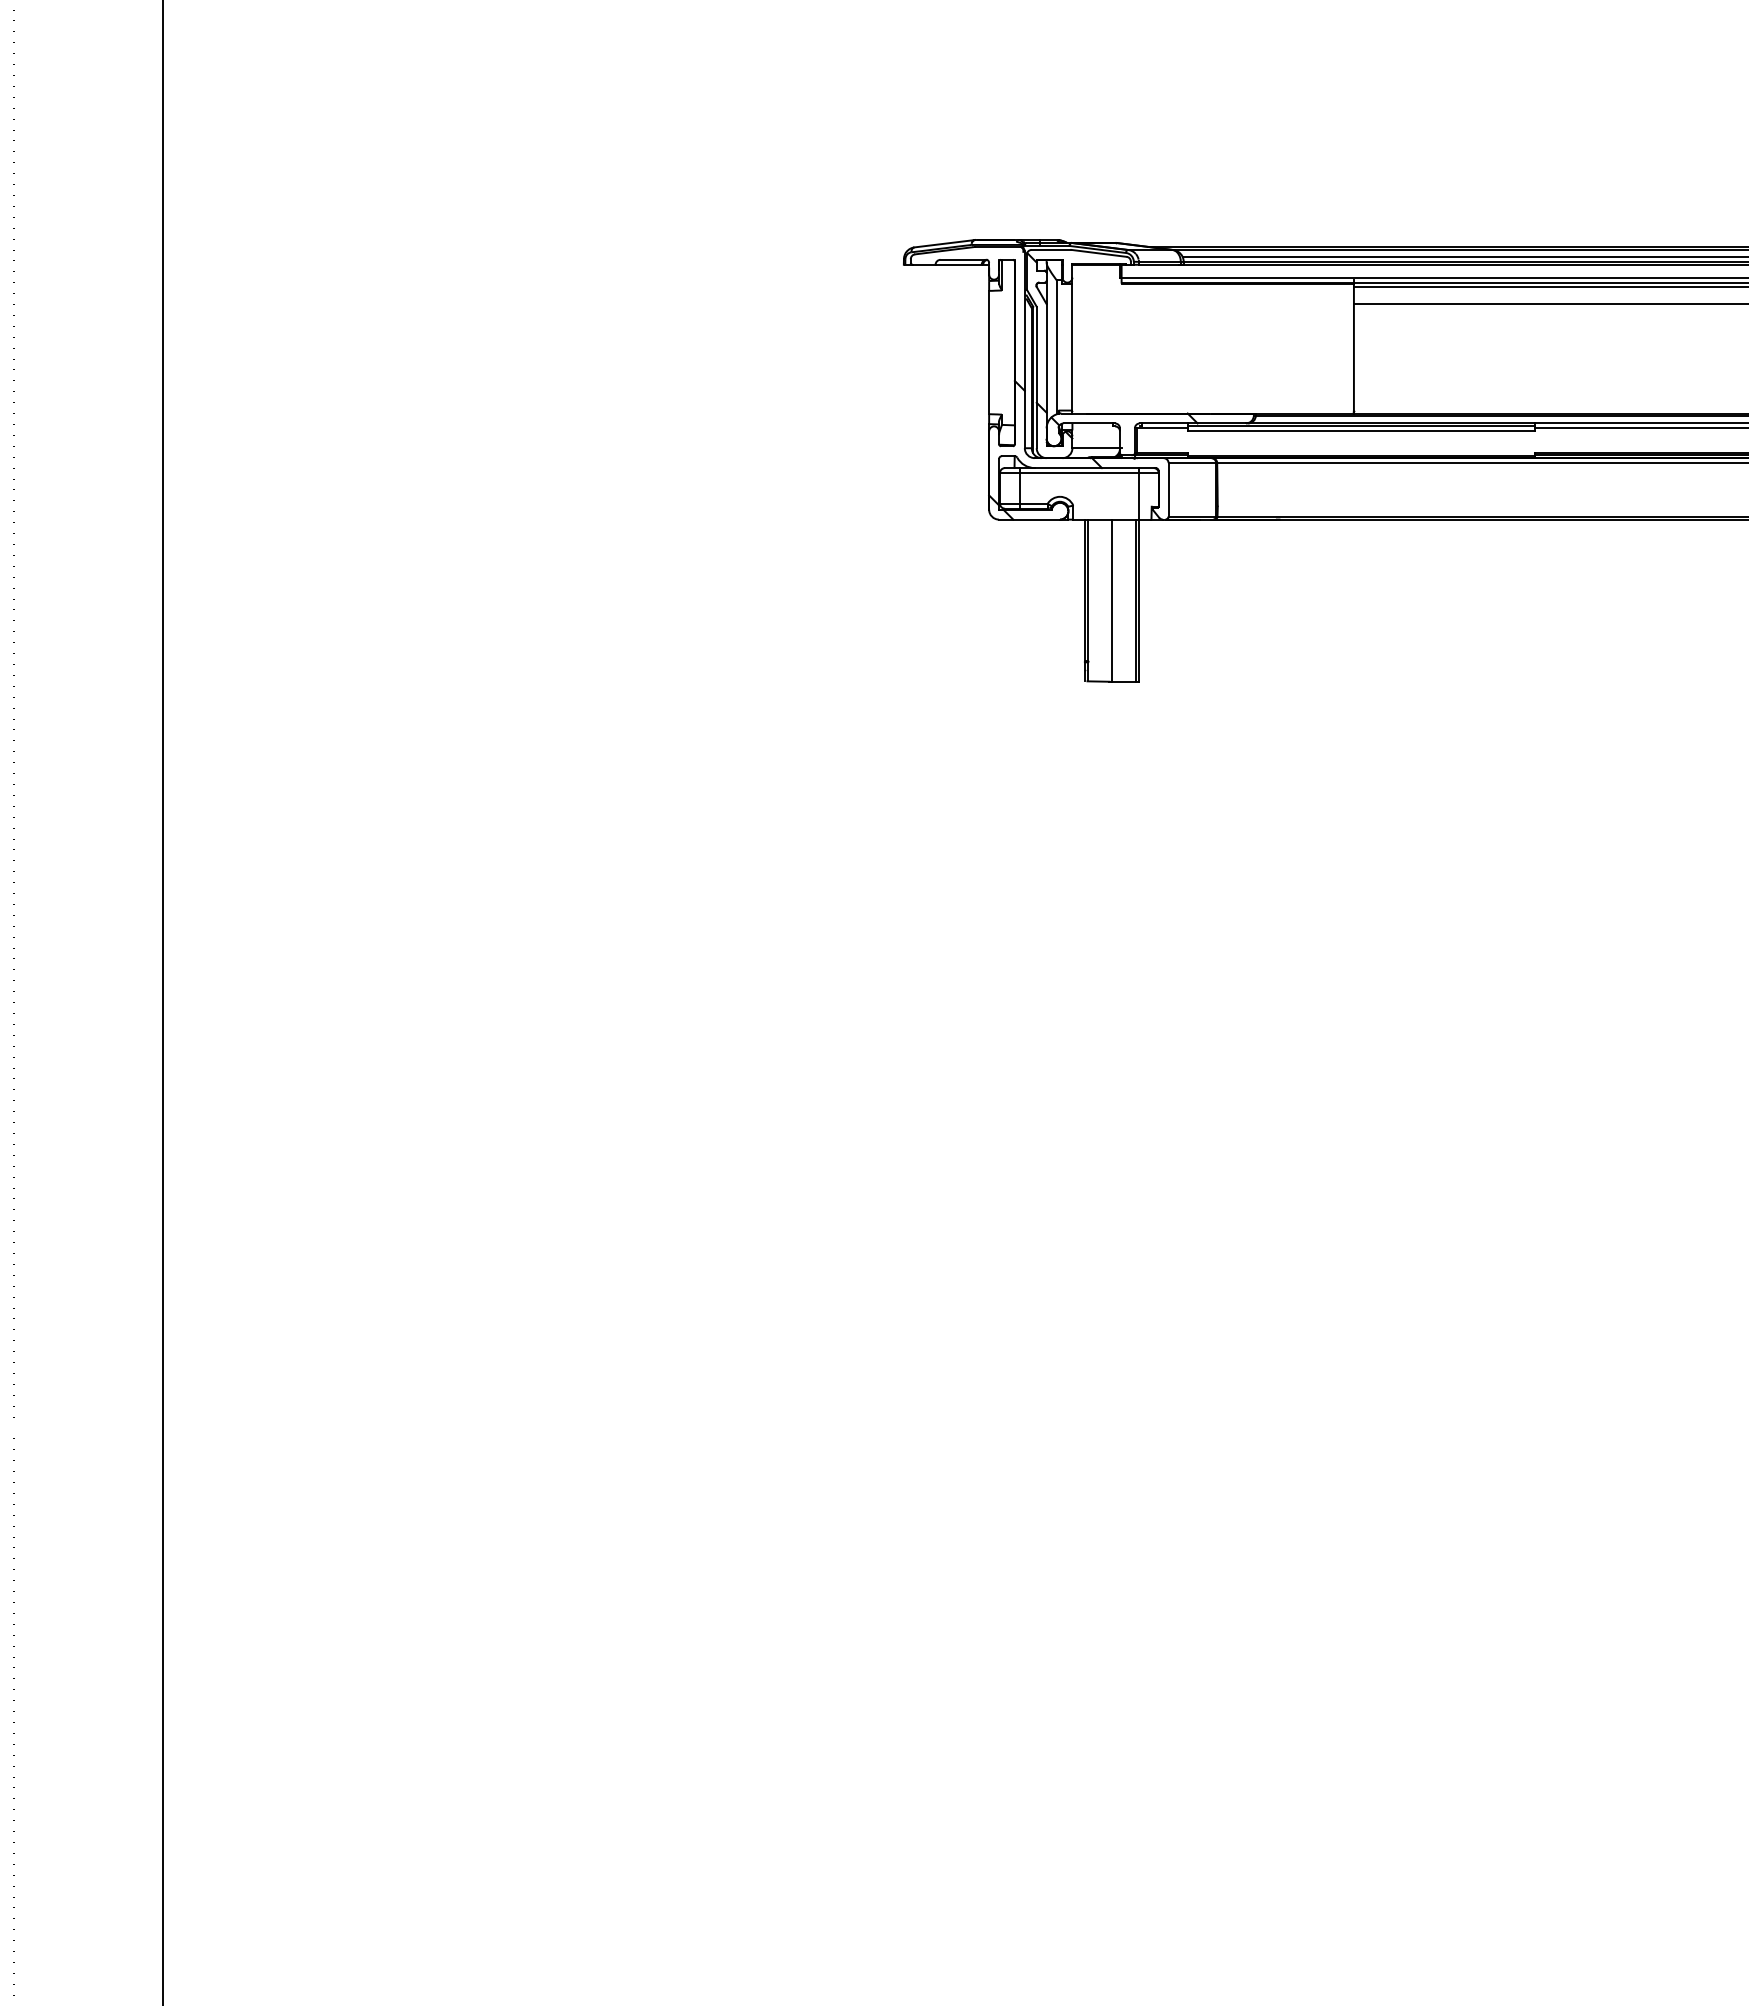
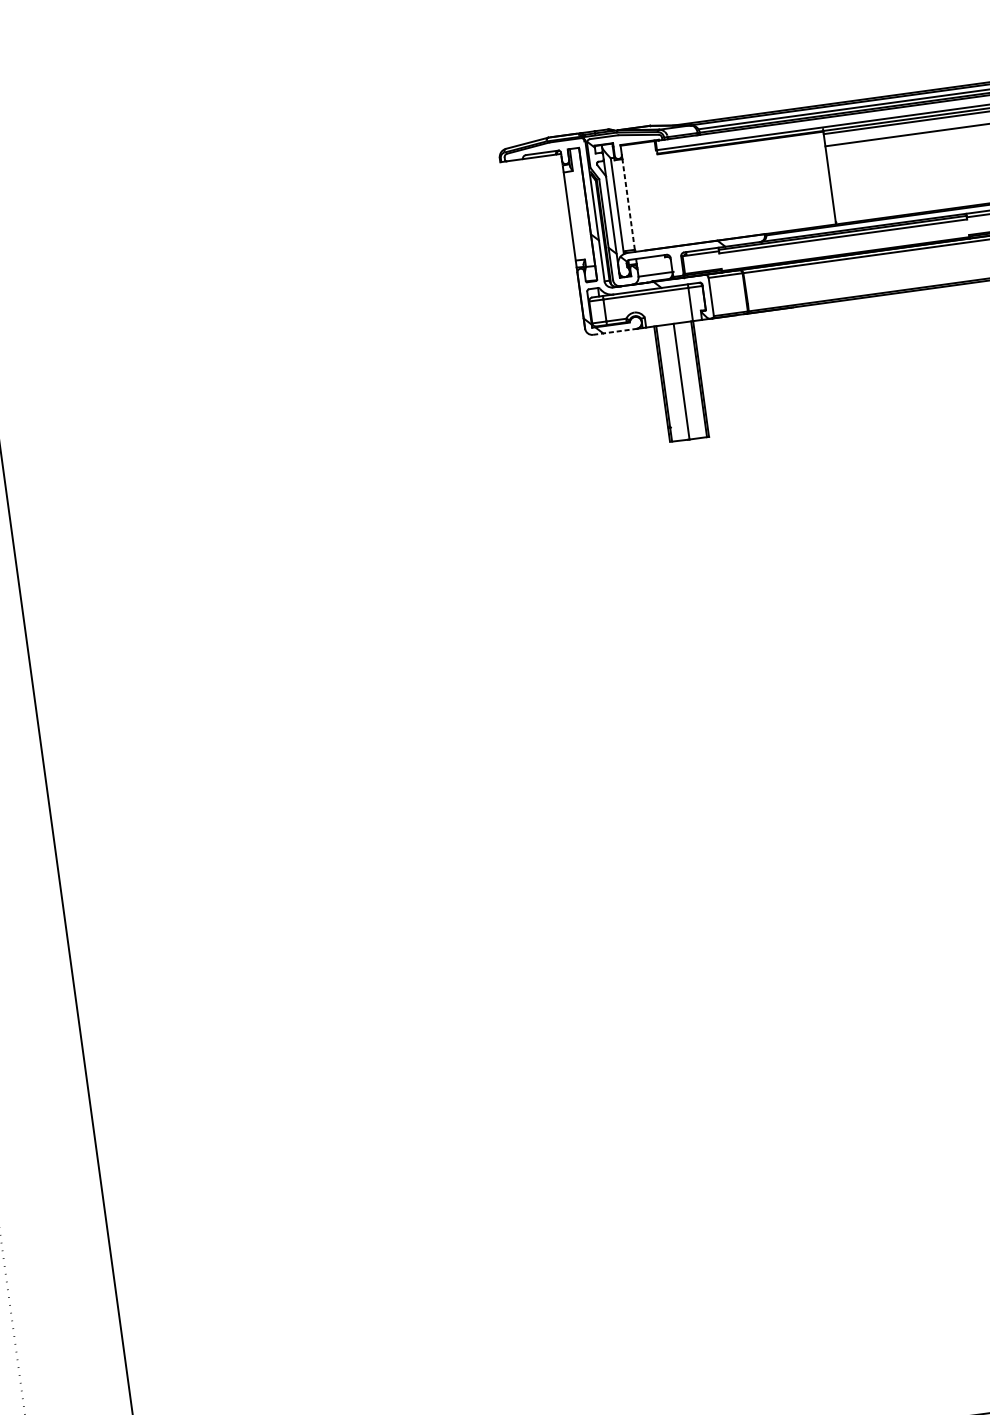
line: (1072, 346) -> (628, 204), solid -> dashed
line: (1030, 519) -> (615, 331), solid -> dashed

